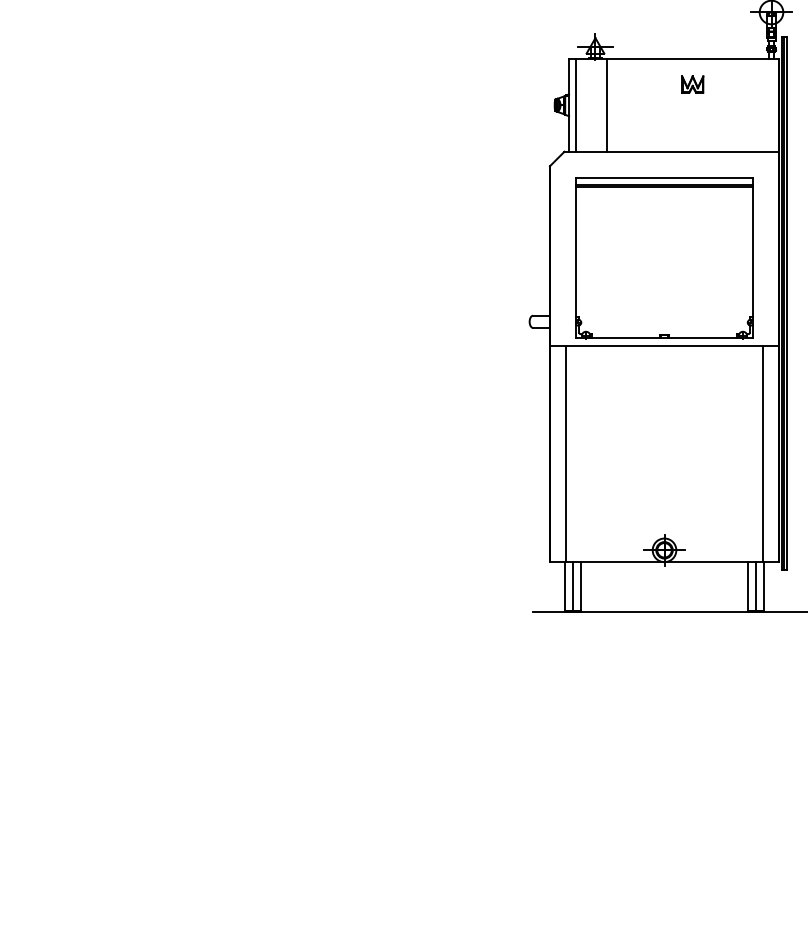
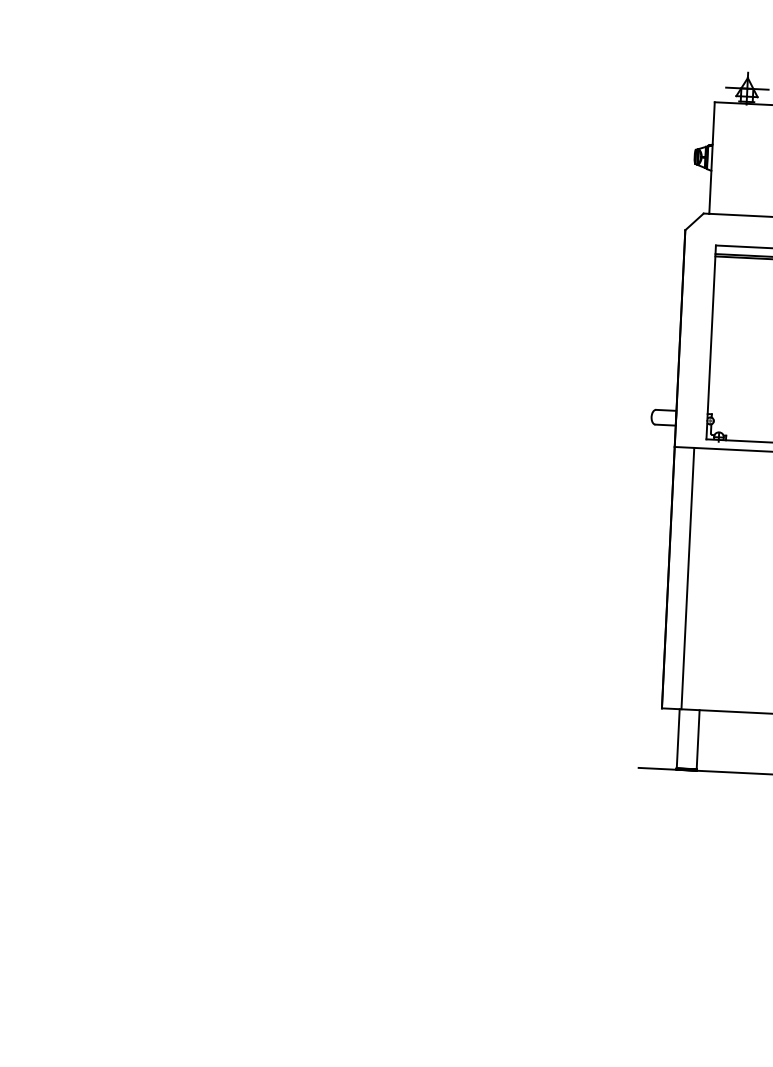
line: (575, 105) -> (719, 158), removed
line: (606, 105) -> (757, 160), removed
line: (572, 586) -> (687, 739), removed

